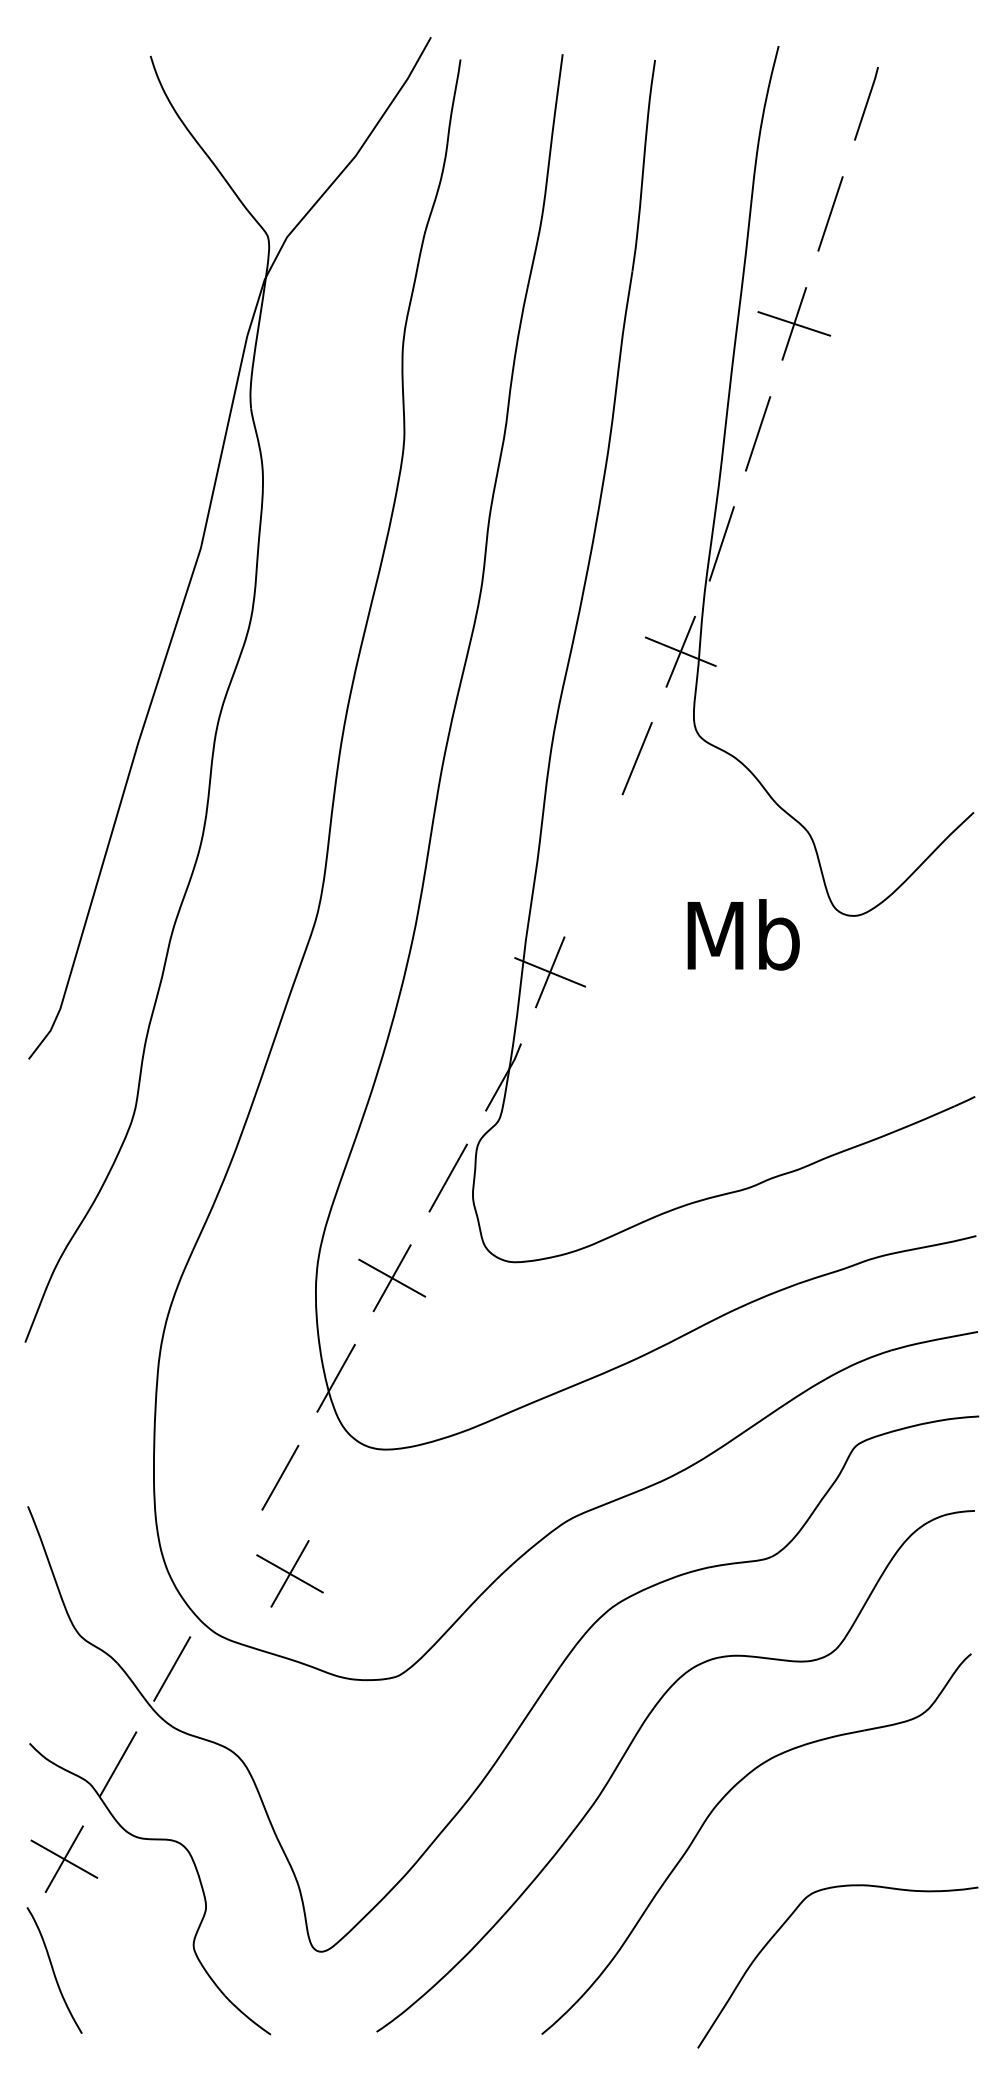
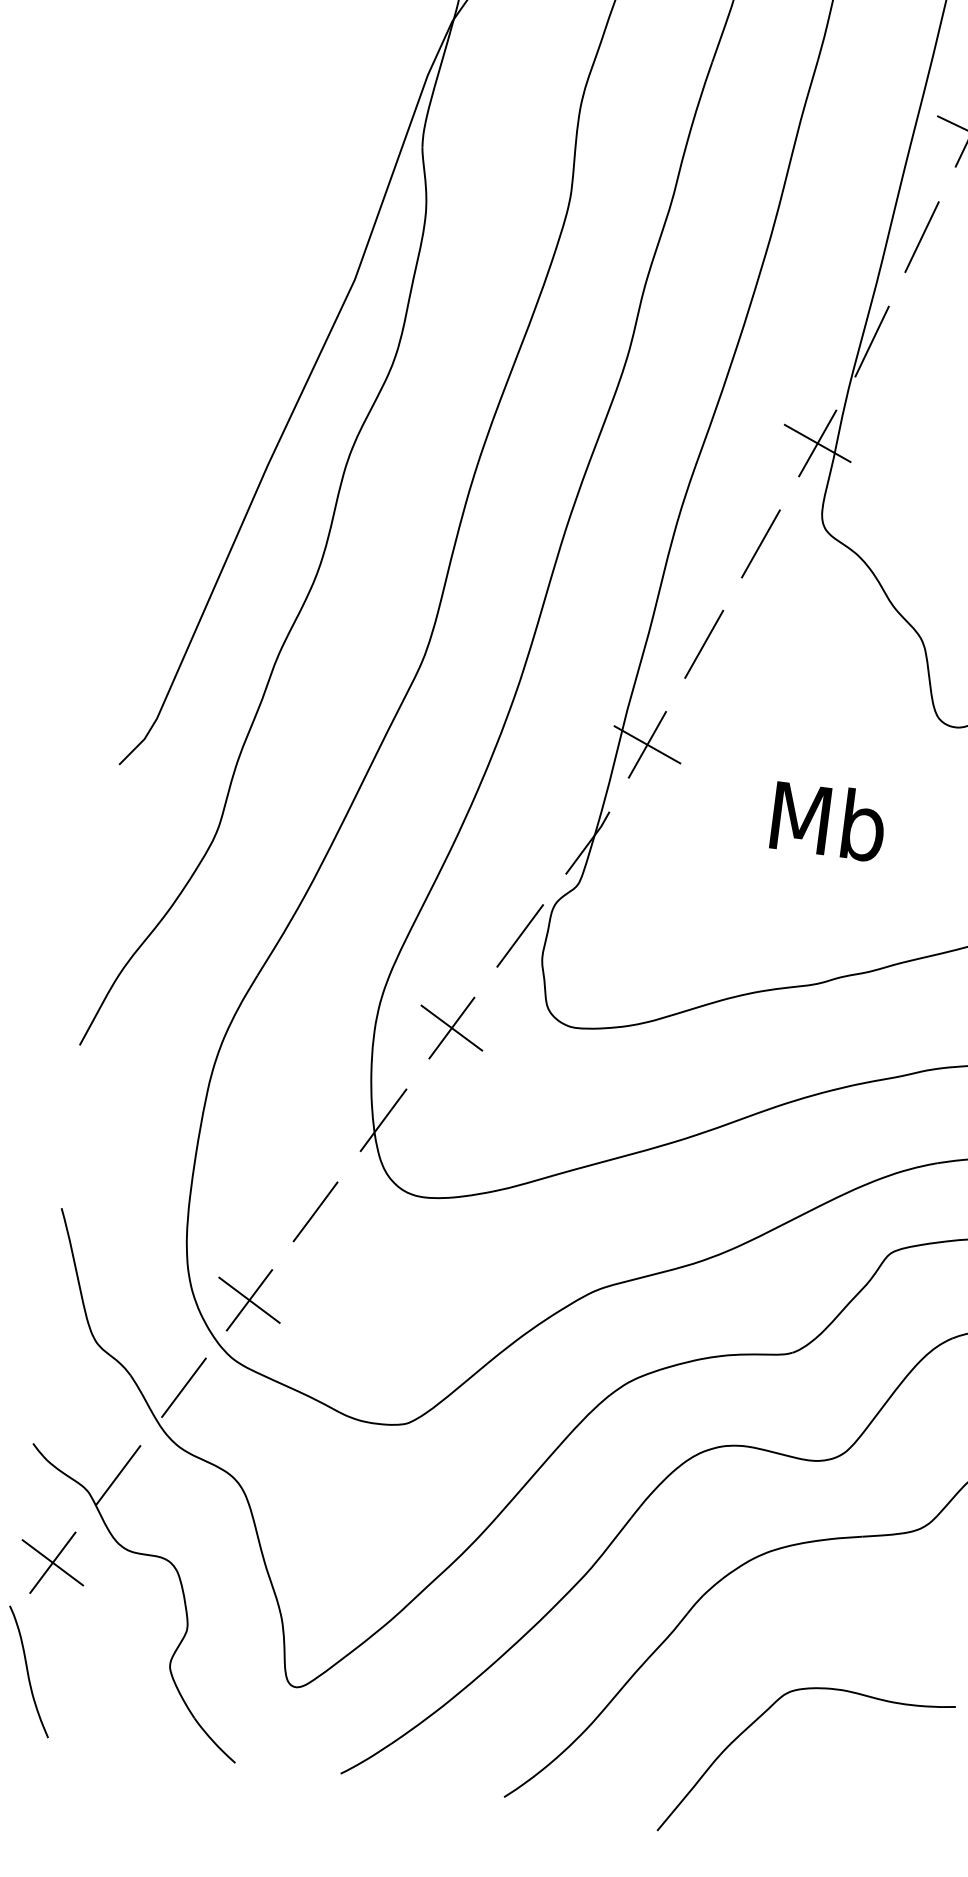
line: (593, 865) -> (703, 644), added
text: (743, 934) -> (828, 820), moved
part: (289, 1573) -> (249, 1299), moved

